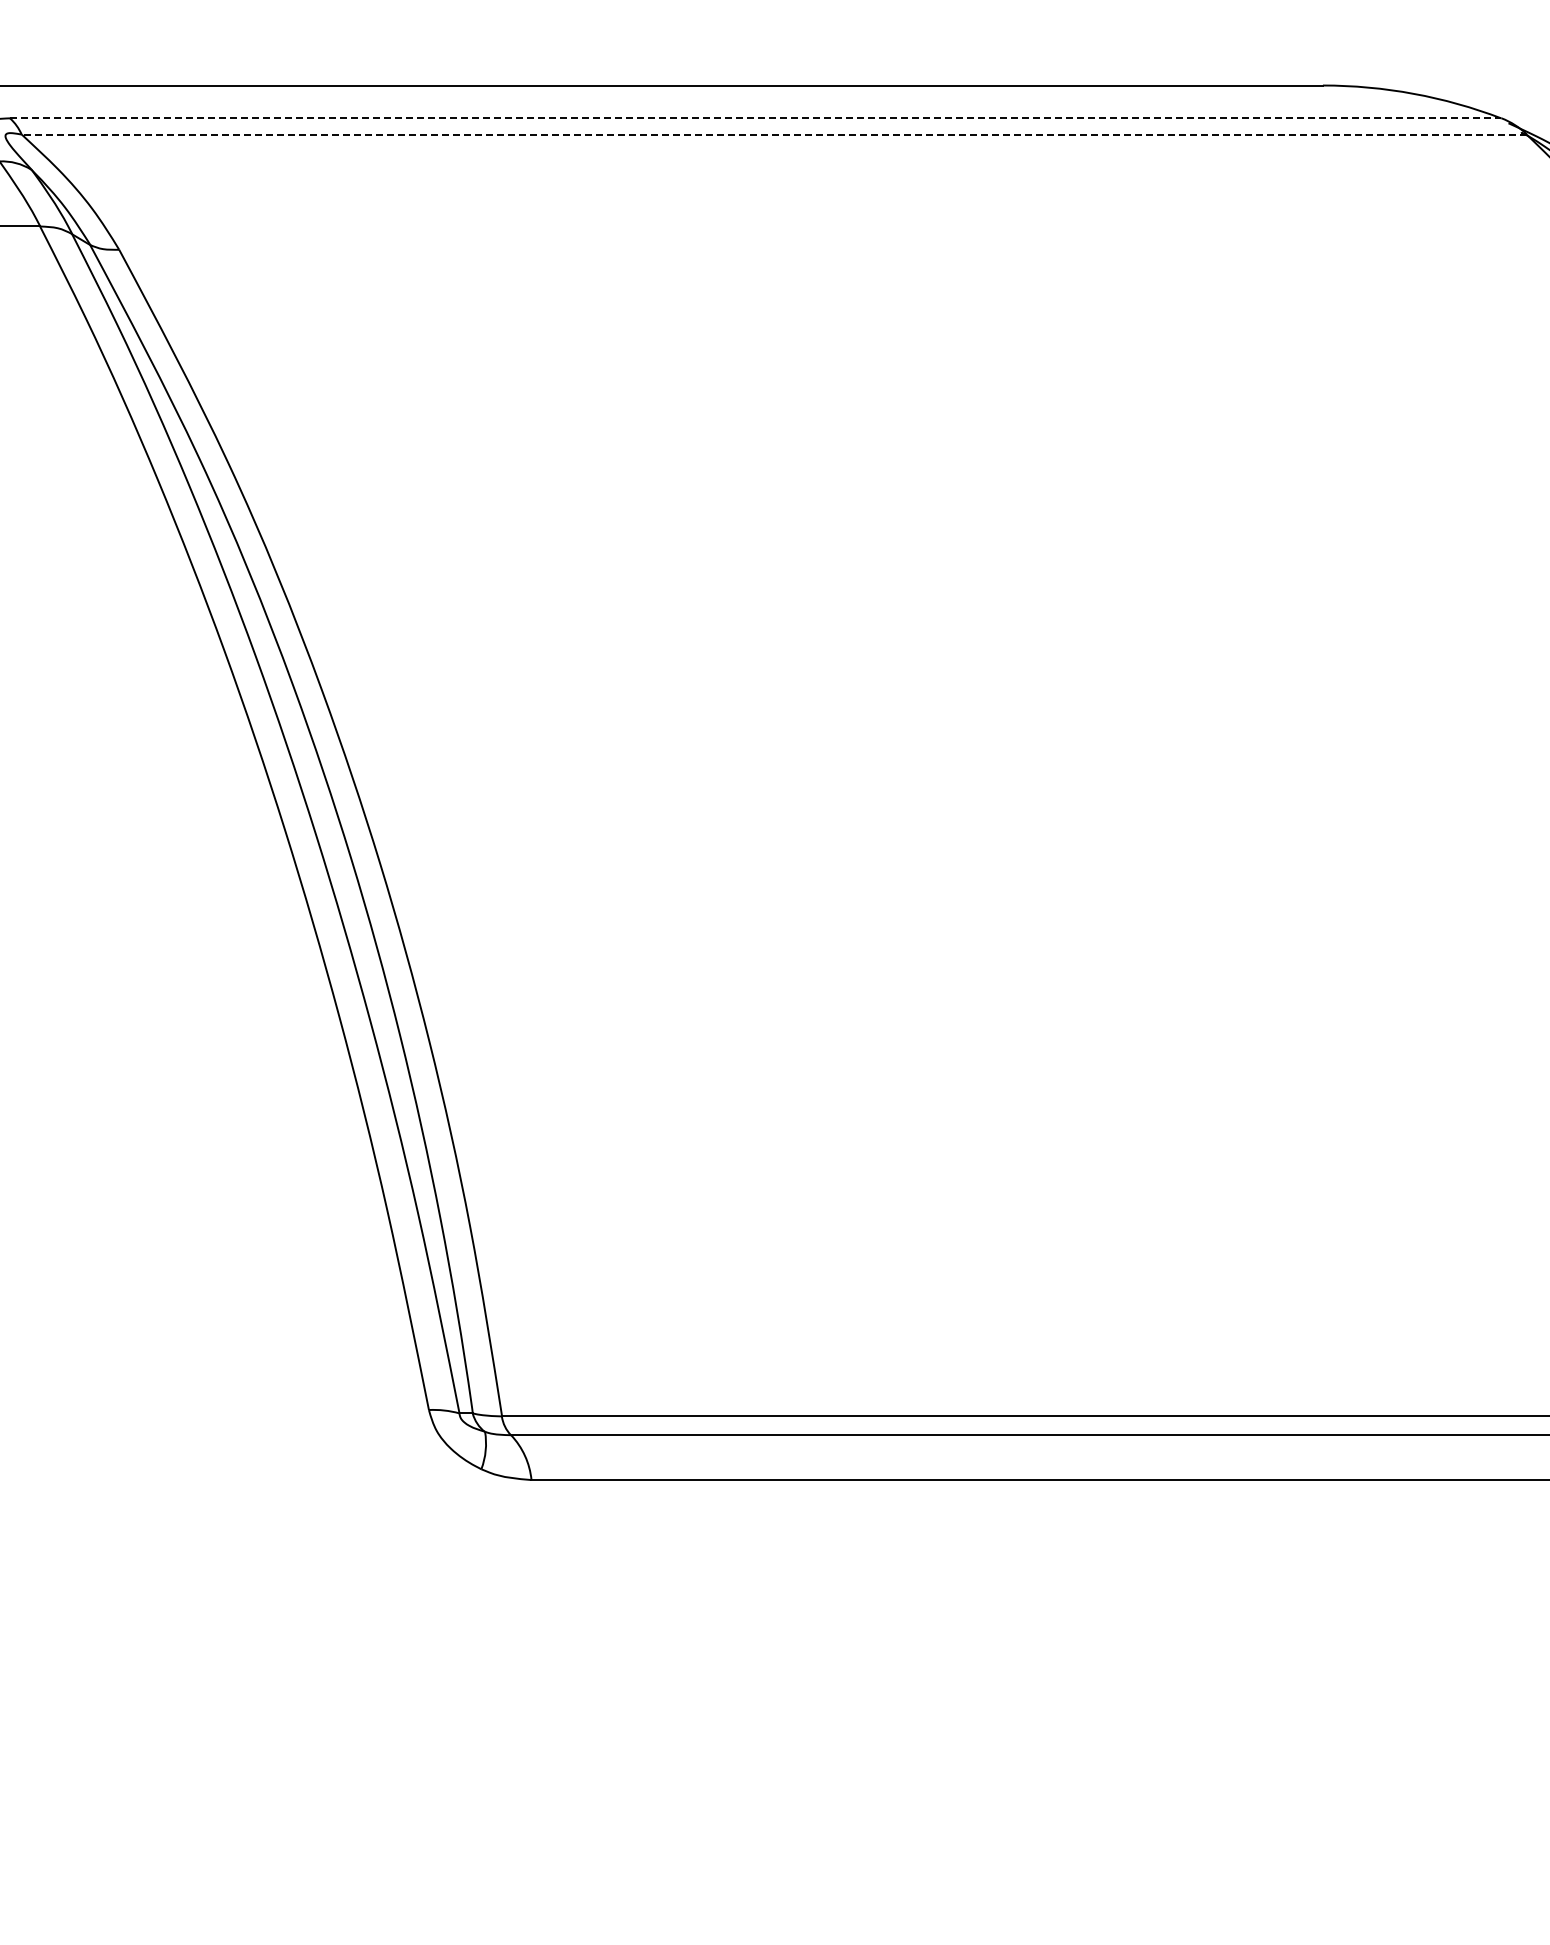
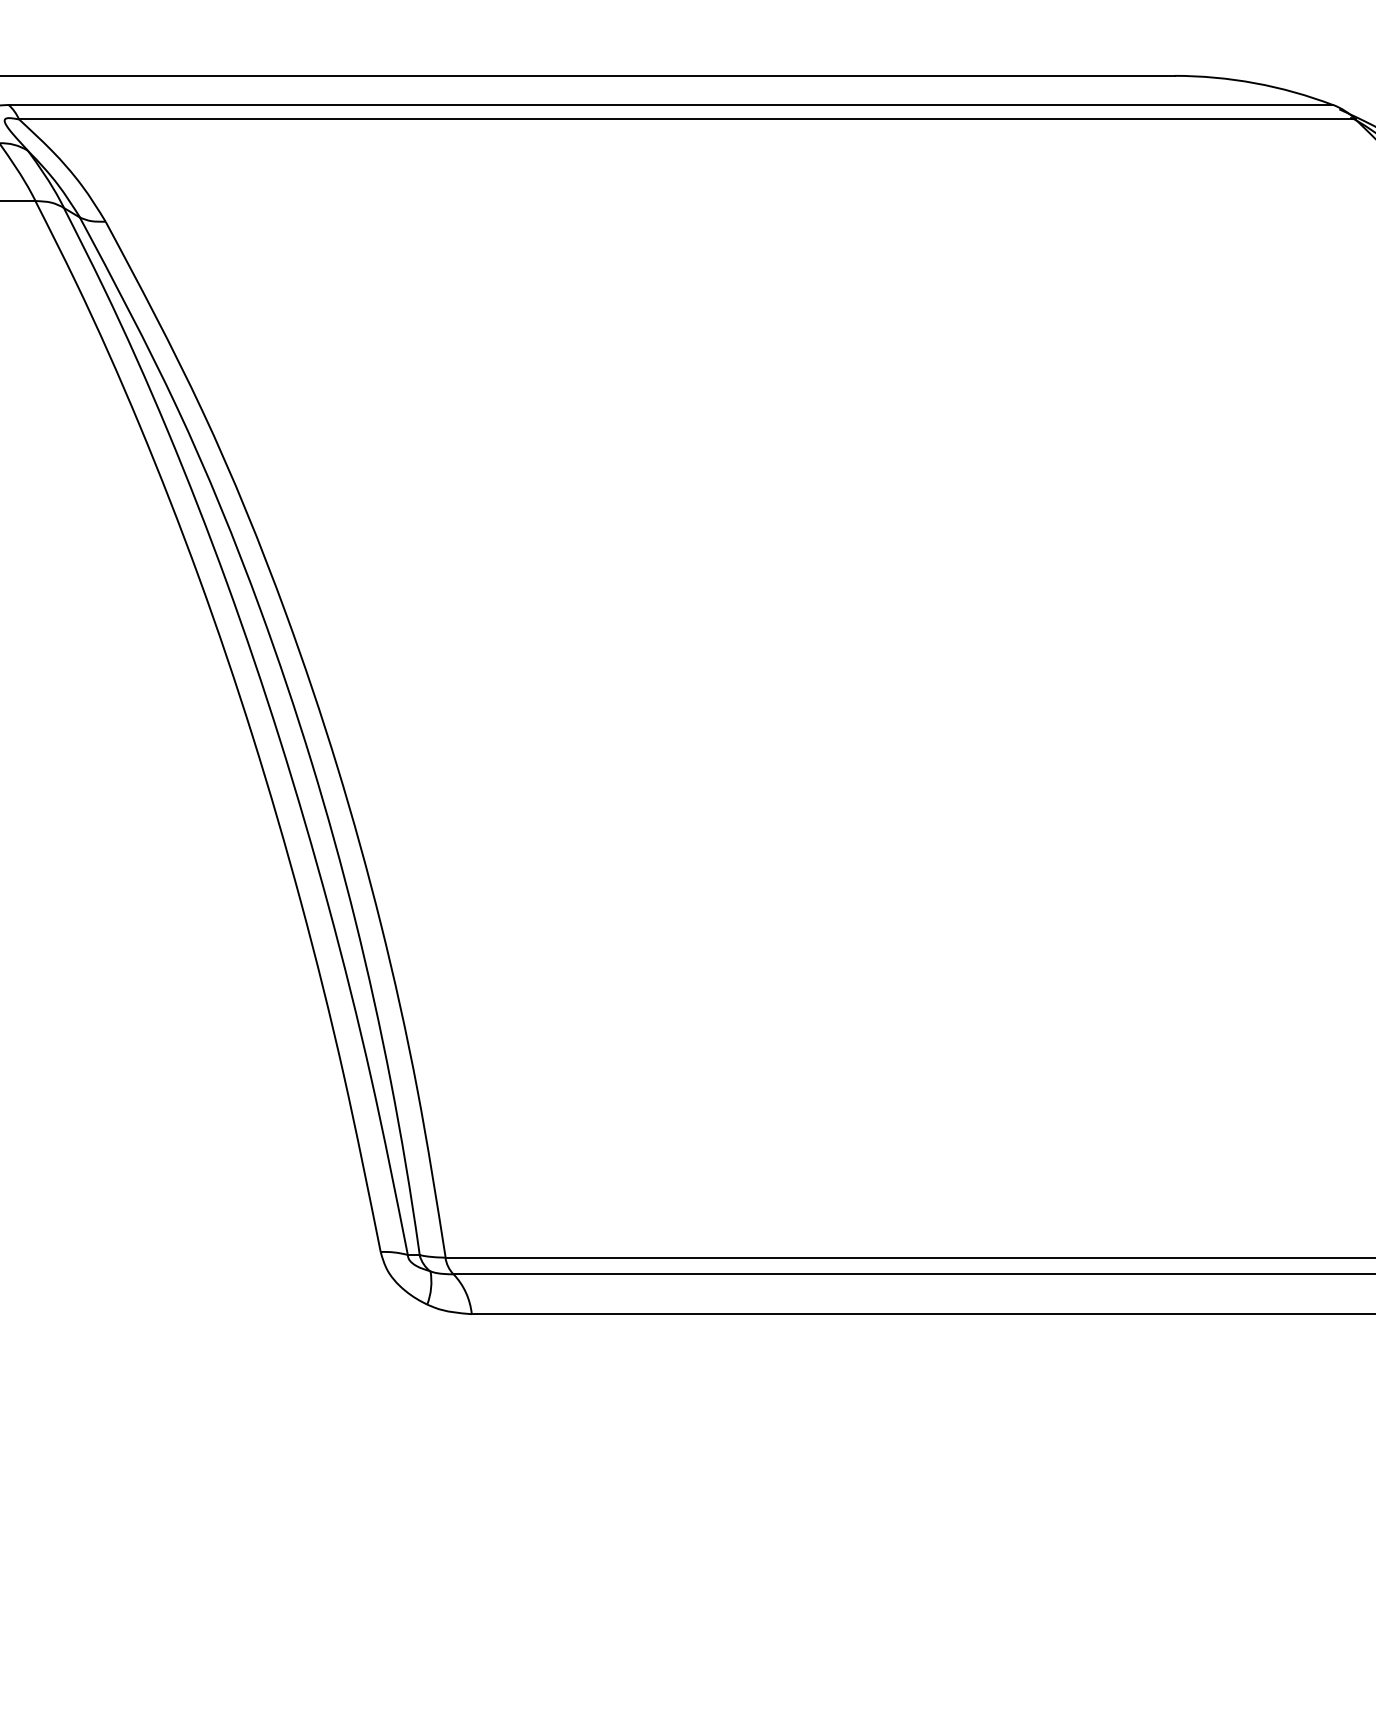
line: (755, 118) -> (670, 105), dashed -> solid
line: (774, 134) -> (687, 119), dashed -> solid

